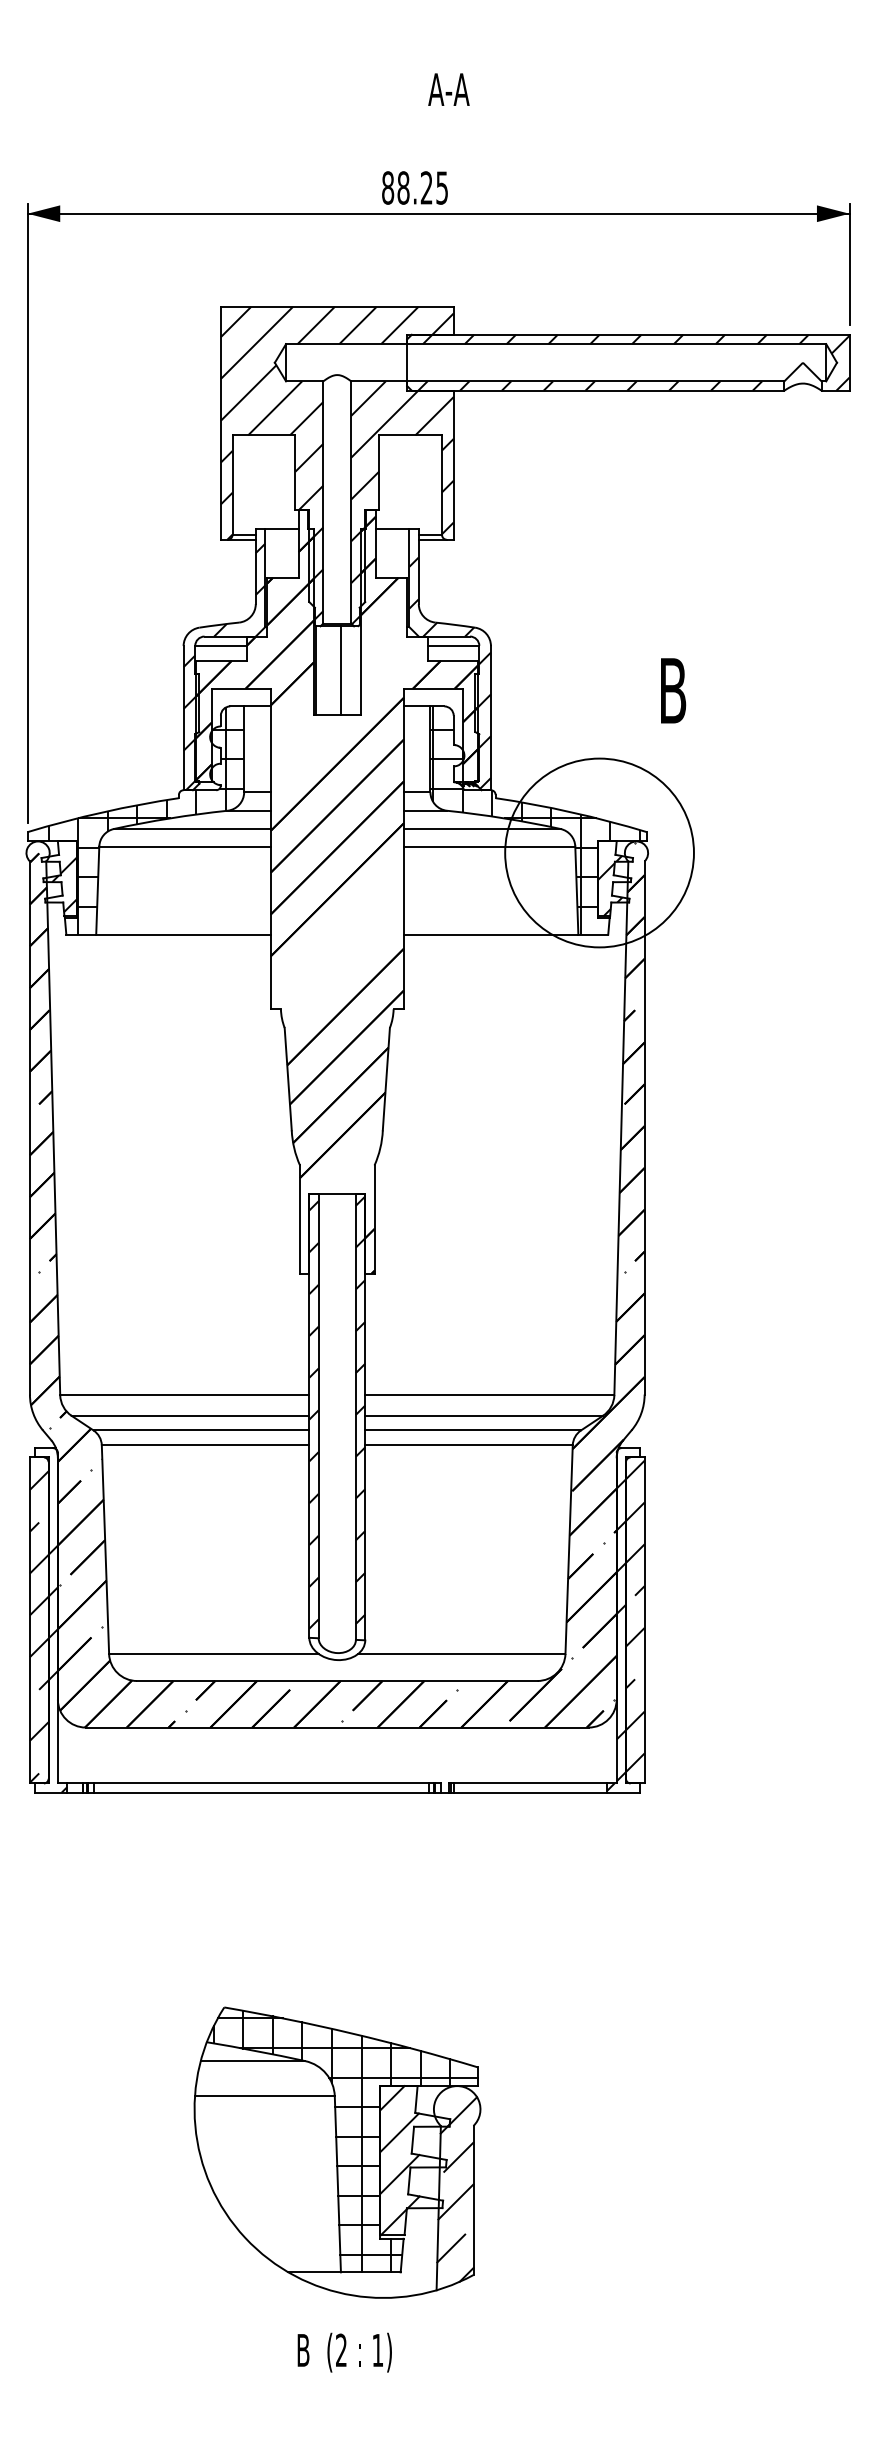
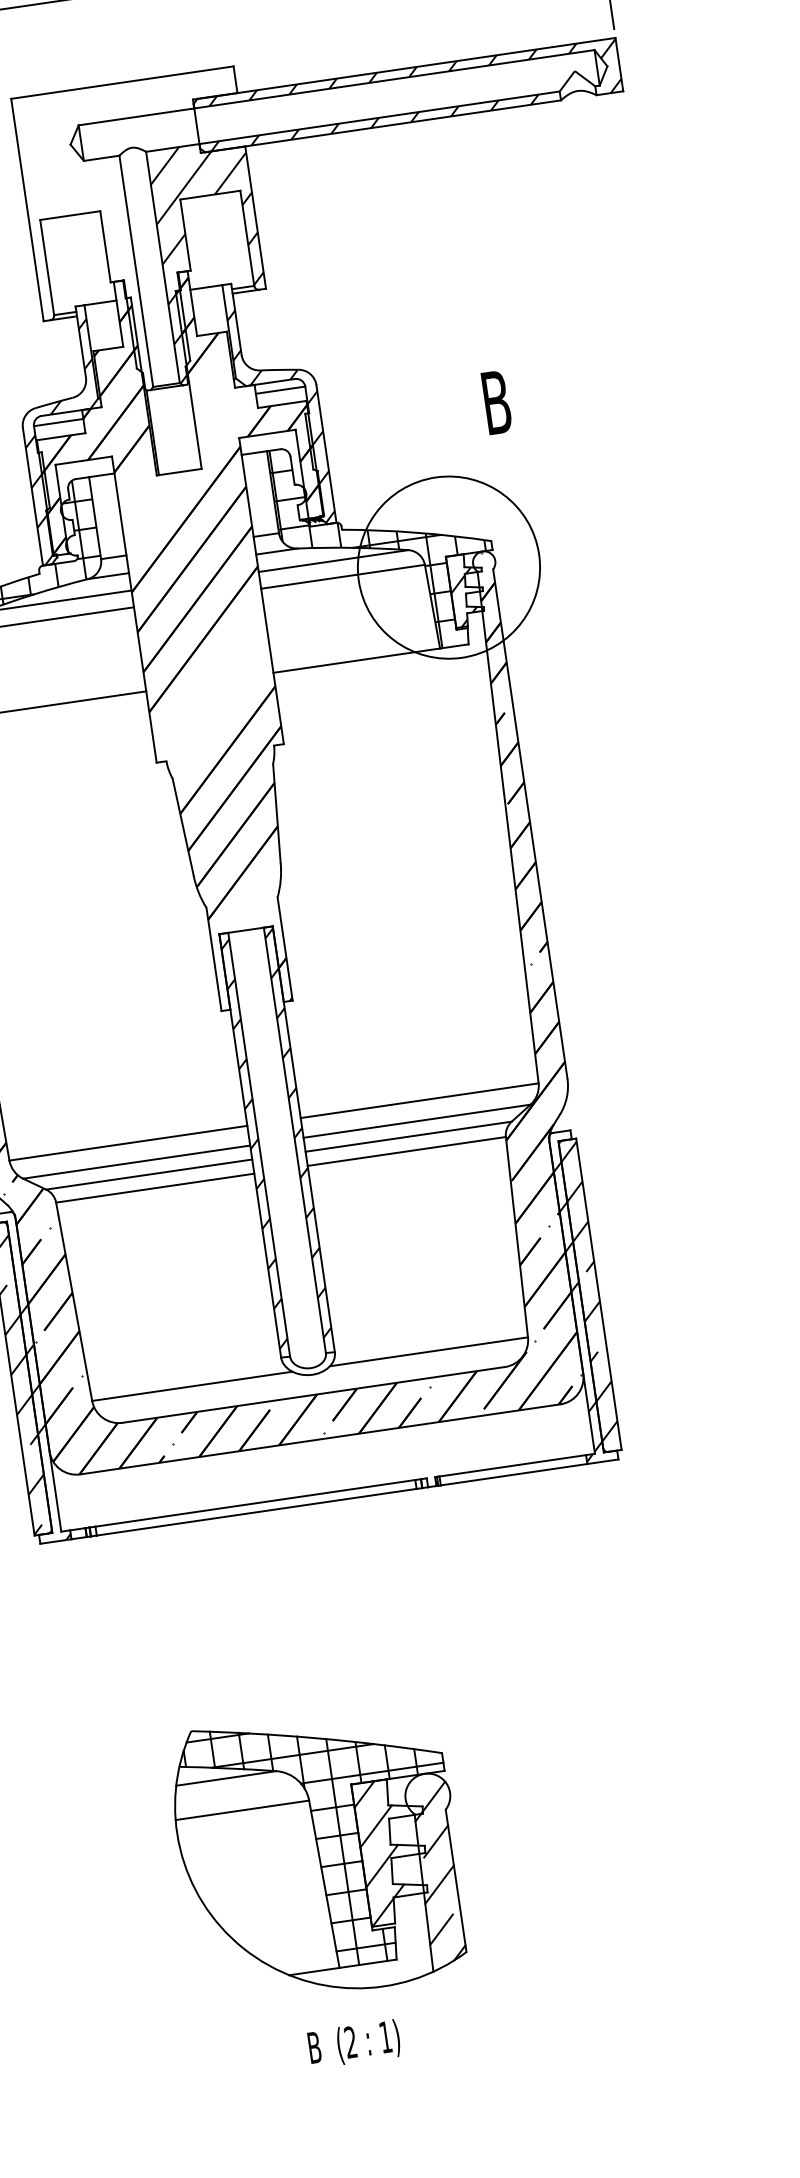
hatch: (336, 462) -> (143, 231), removed
line: (340, 670) -> (176, 429), removed
part: (337, 2152) -> (319, 1853), moved
text: (344, 2352) -> (354, 2043), moved

